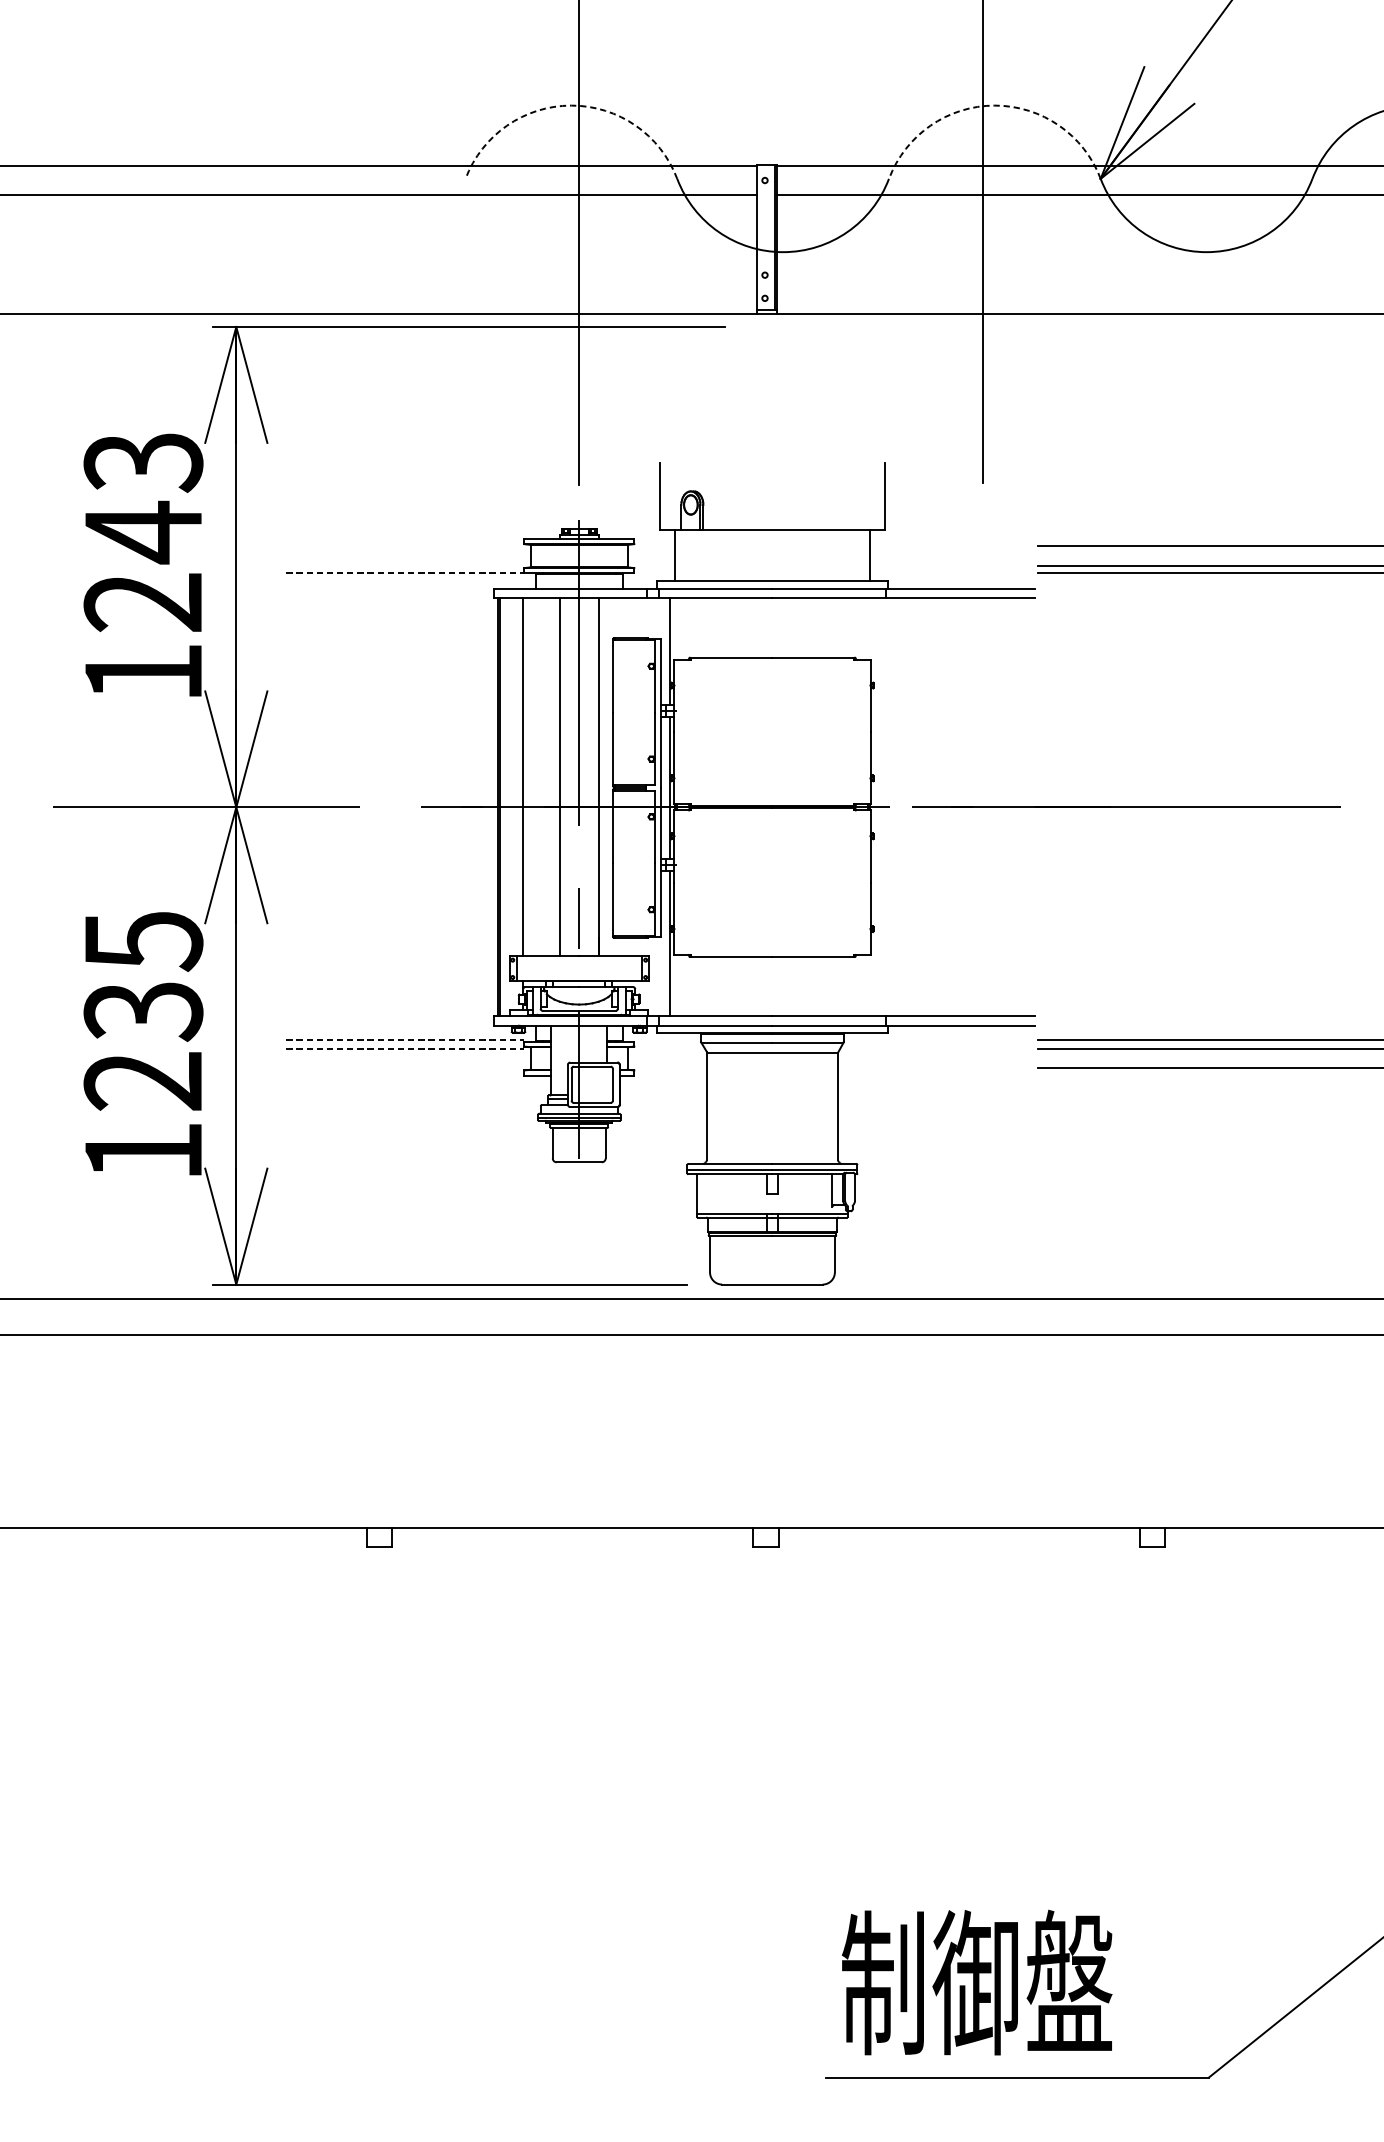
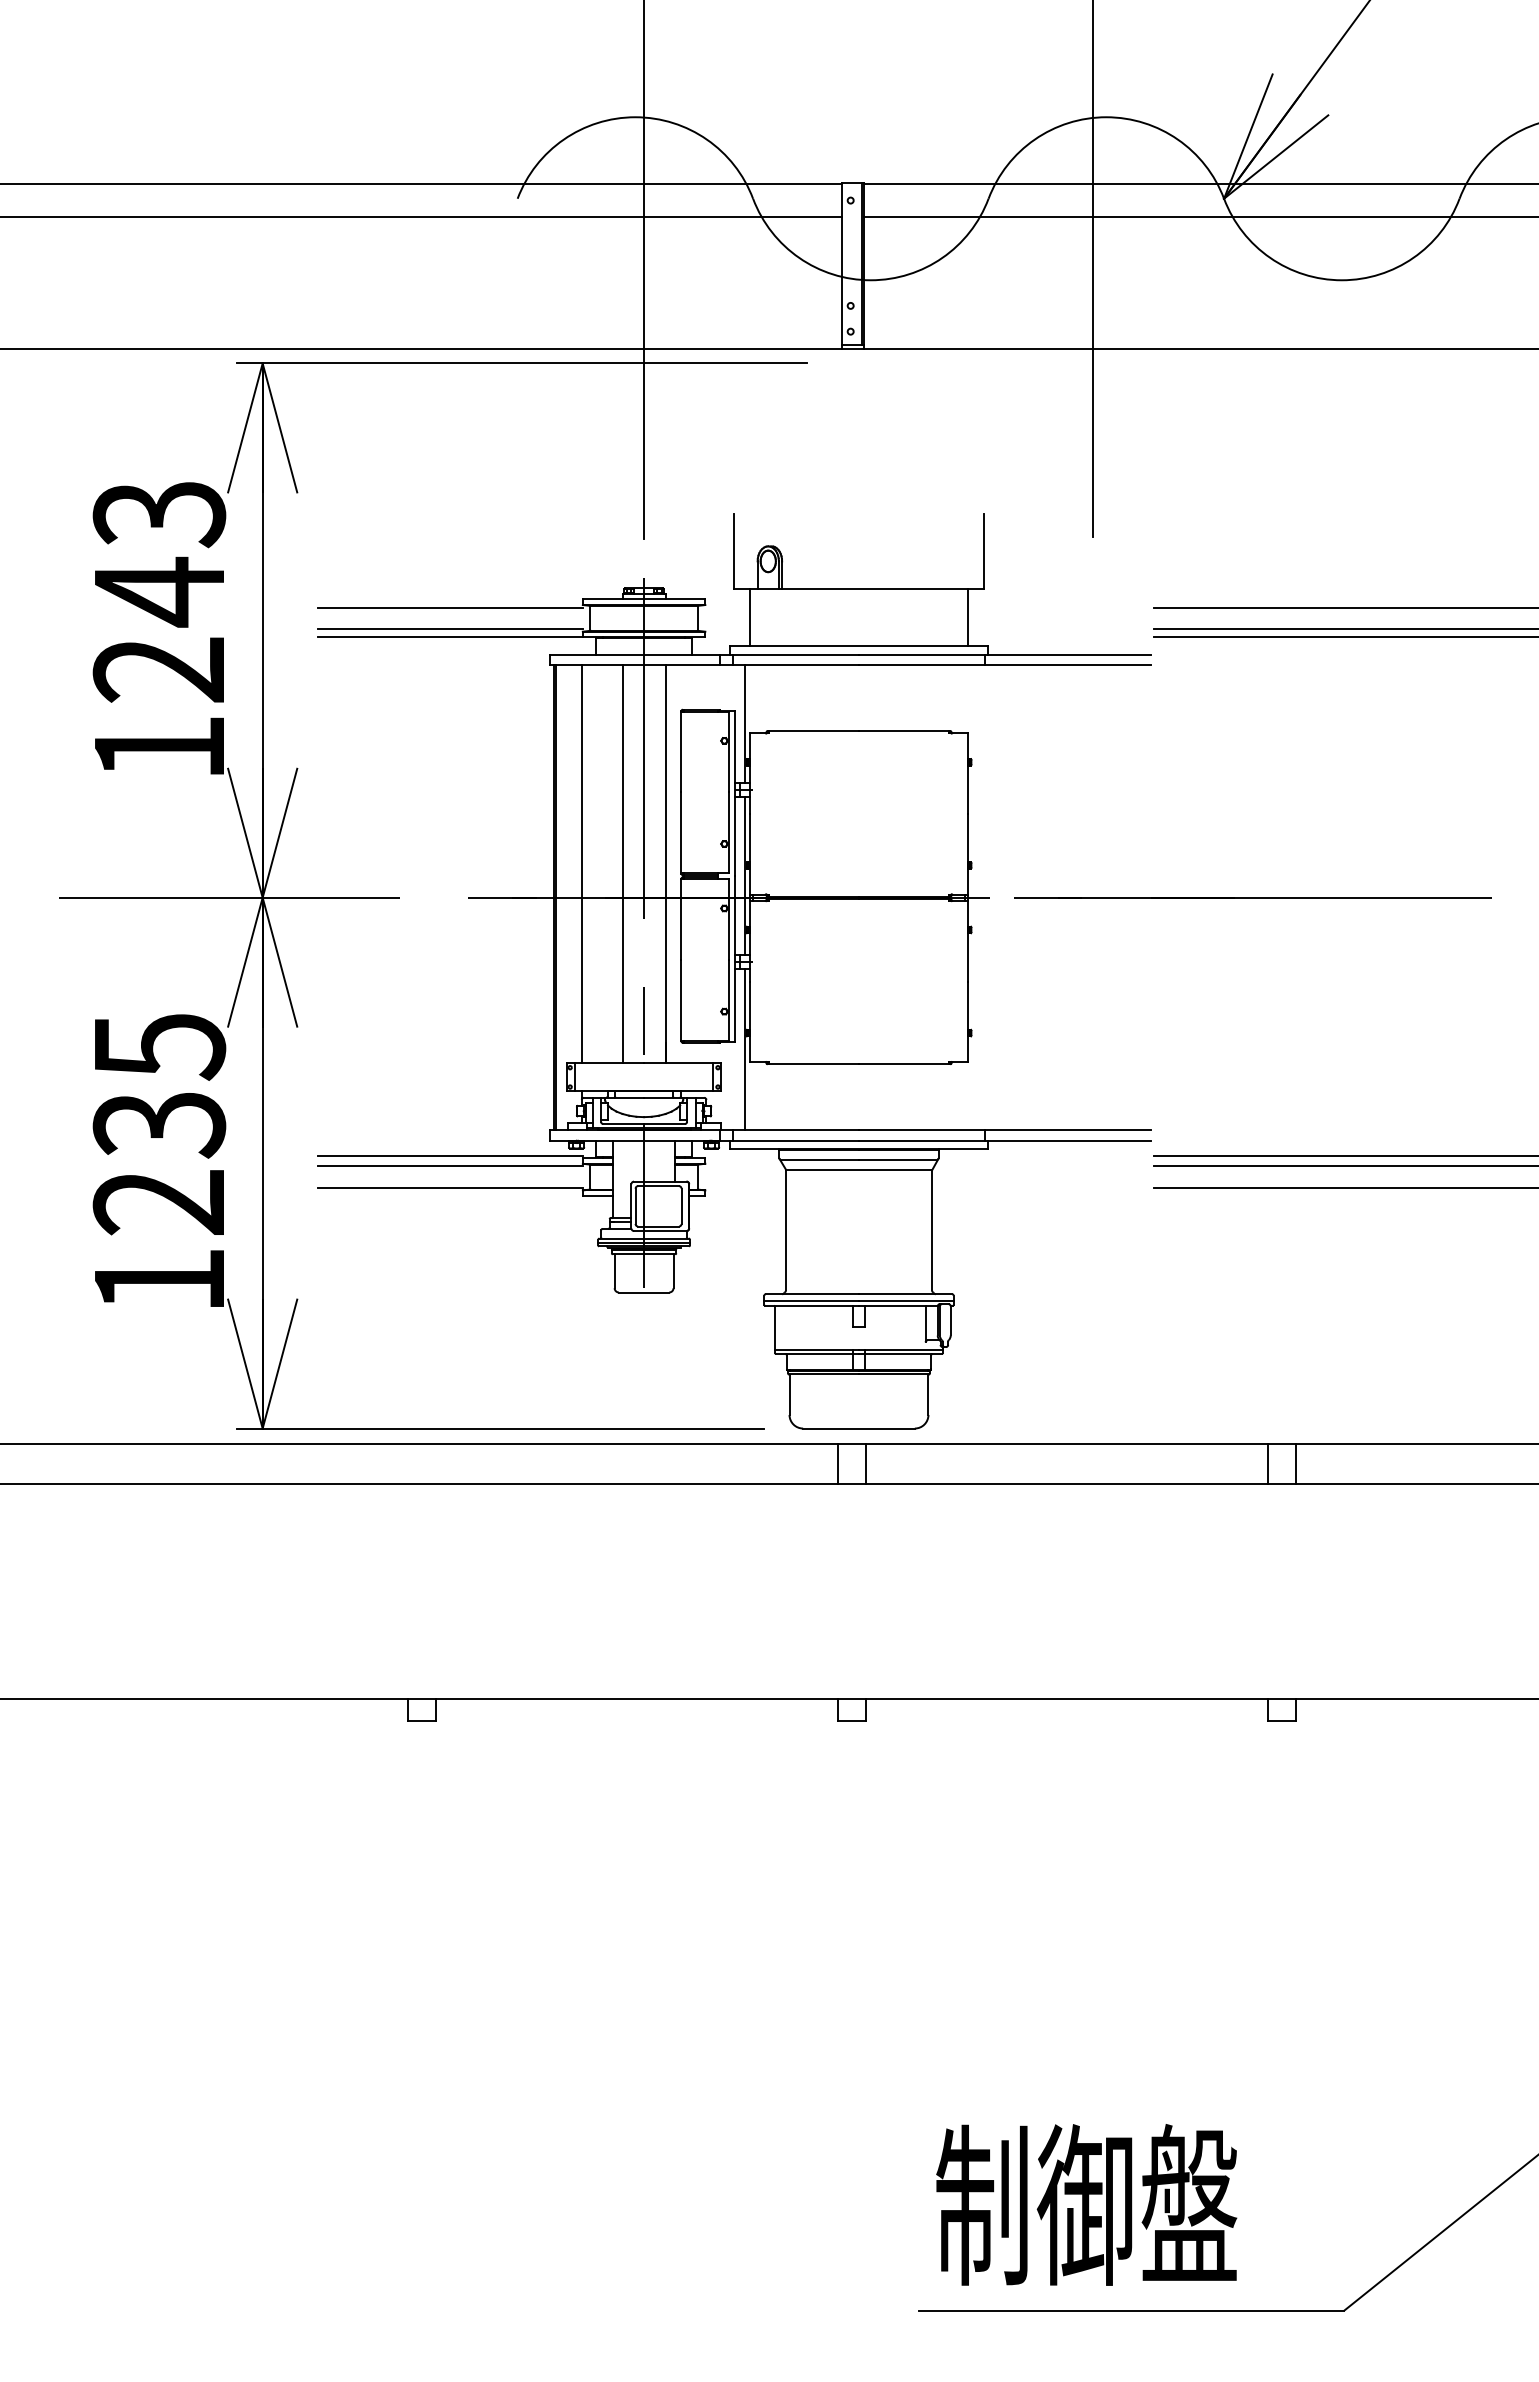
arc: (571, 105) -> (635, 117), dashed -> solid
arc: (994, 105) -> (1106, 117), dashed -> solid
line: (405, 546) -> (450, 607), added
line: (405, 566) -> (450, 629), added
line: (406, 572) -> (451, 636), dashed -> solid
line: (406, 1039) -> (451, 1156), dashed -> solid
line: (406, 1048) -> (451, 1166), dashed -> solid
line: (405, 1067) -> (450, 1187), added
line: (753, 1316) -> (837, 1464), added
line: (778, 1316) -> (865, 1464), added
line: (1139, 1316) -> (1267, 1464), added
line: (1164, 1316) -> (1295, 1464), added

